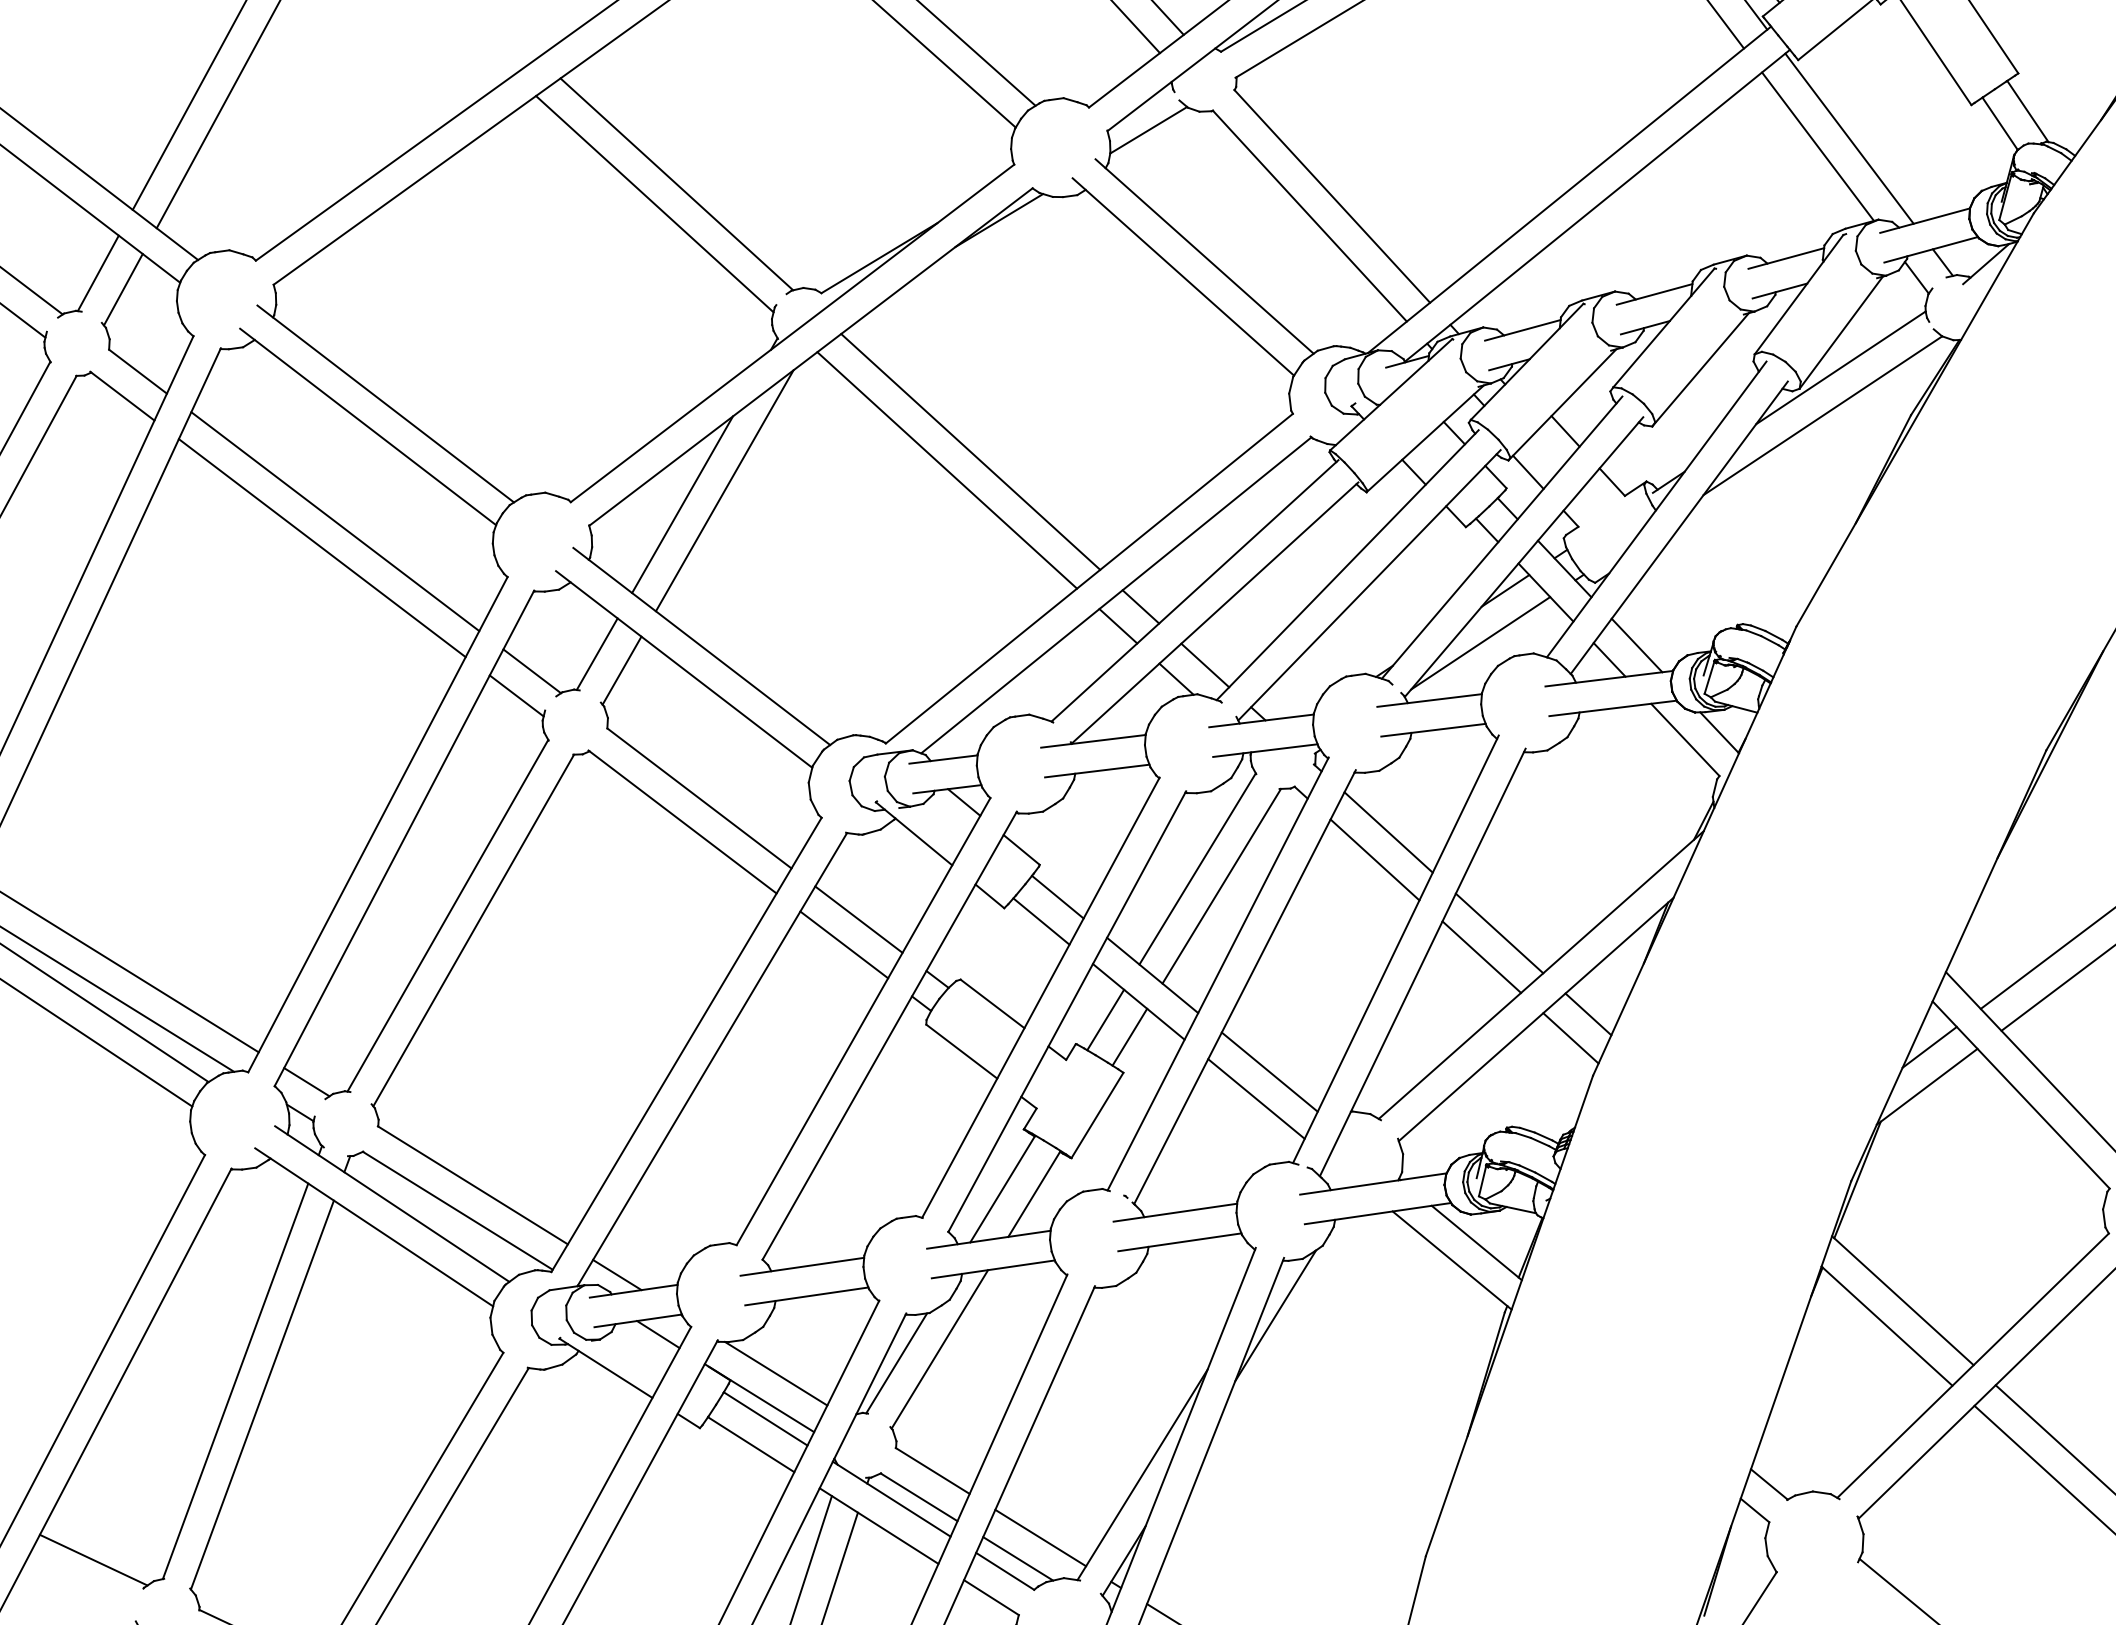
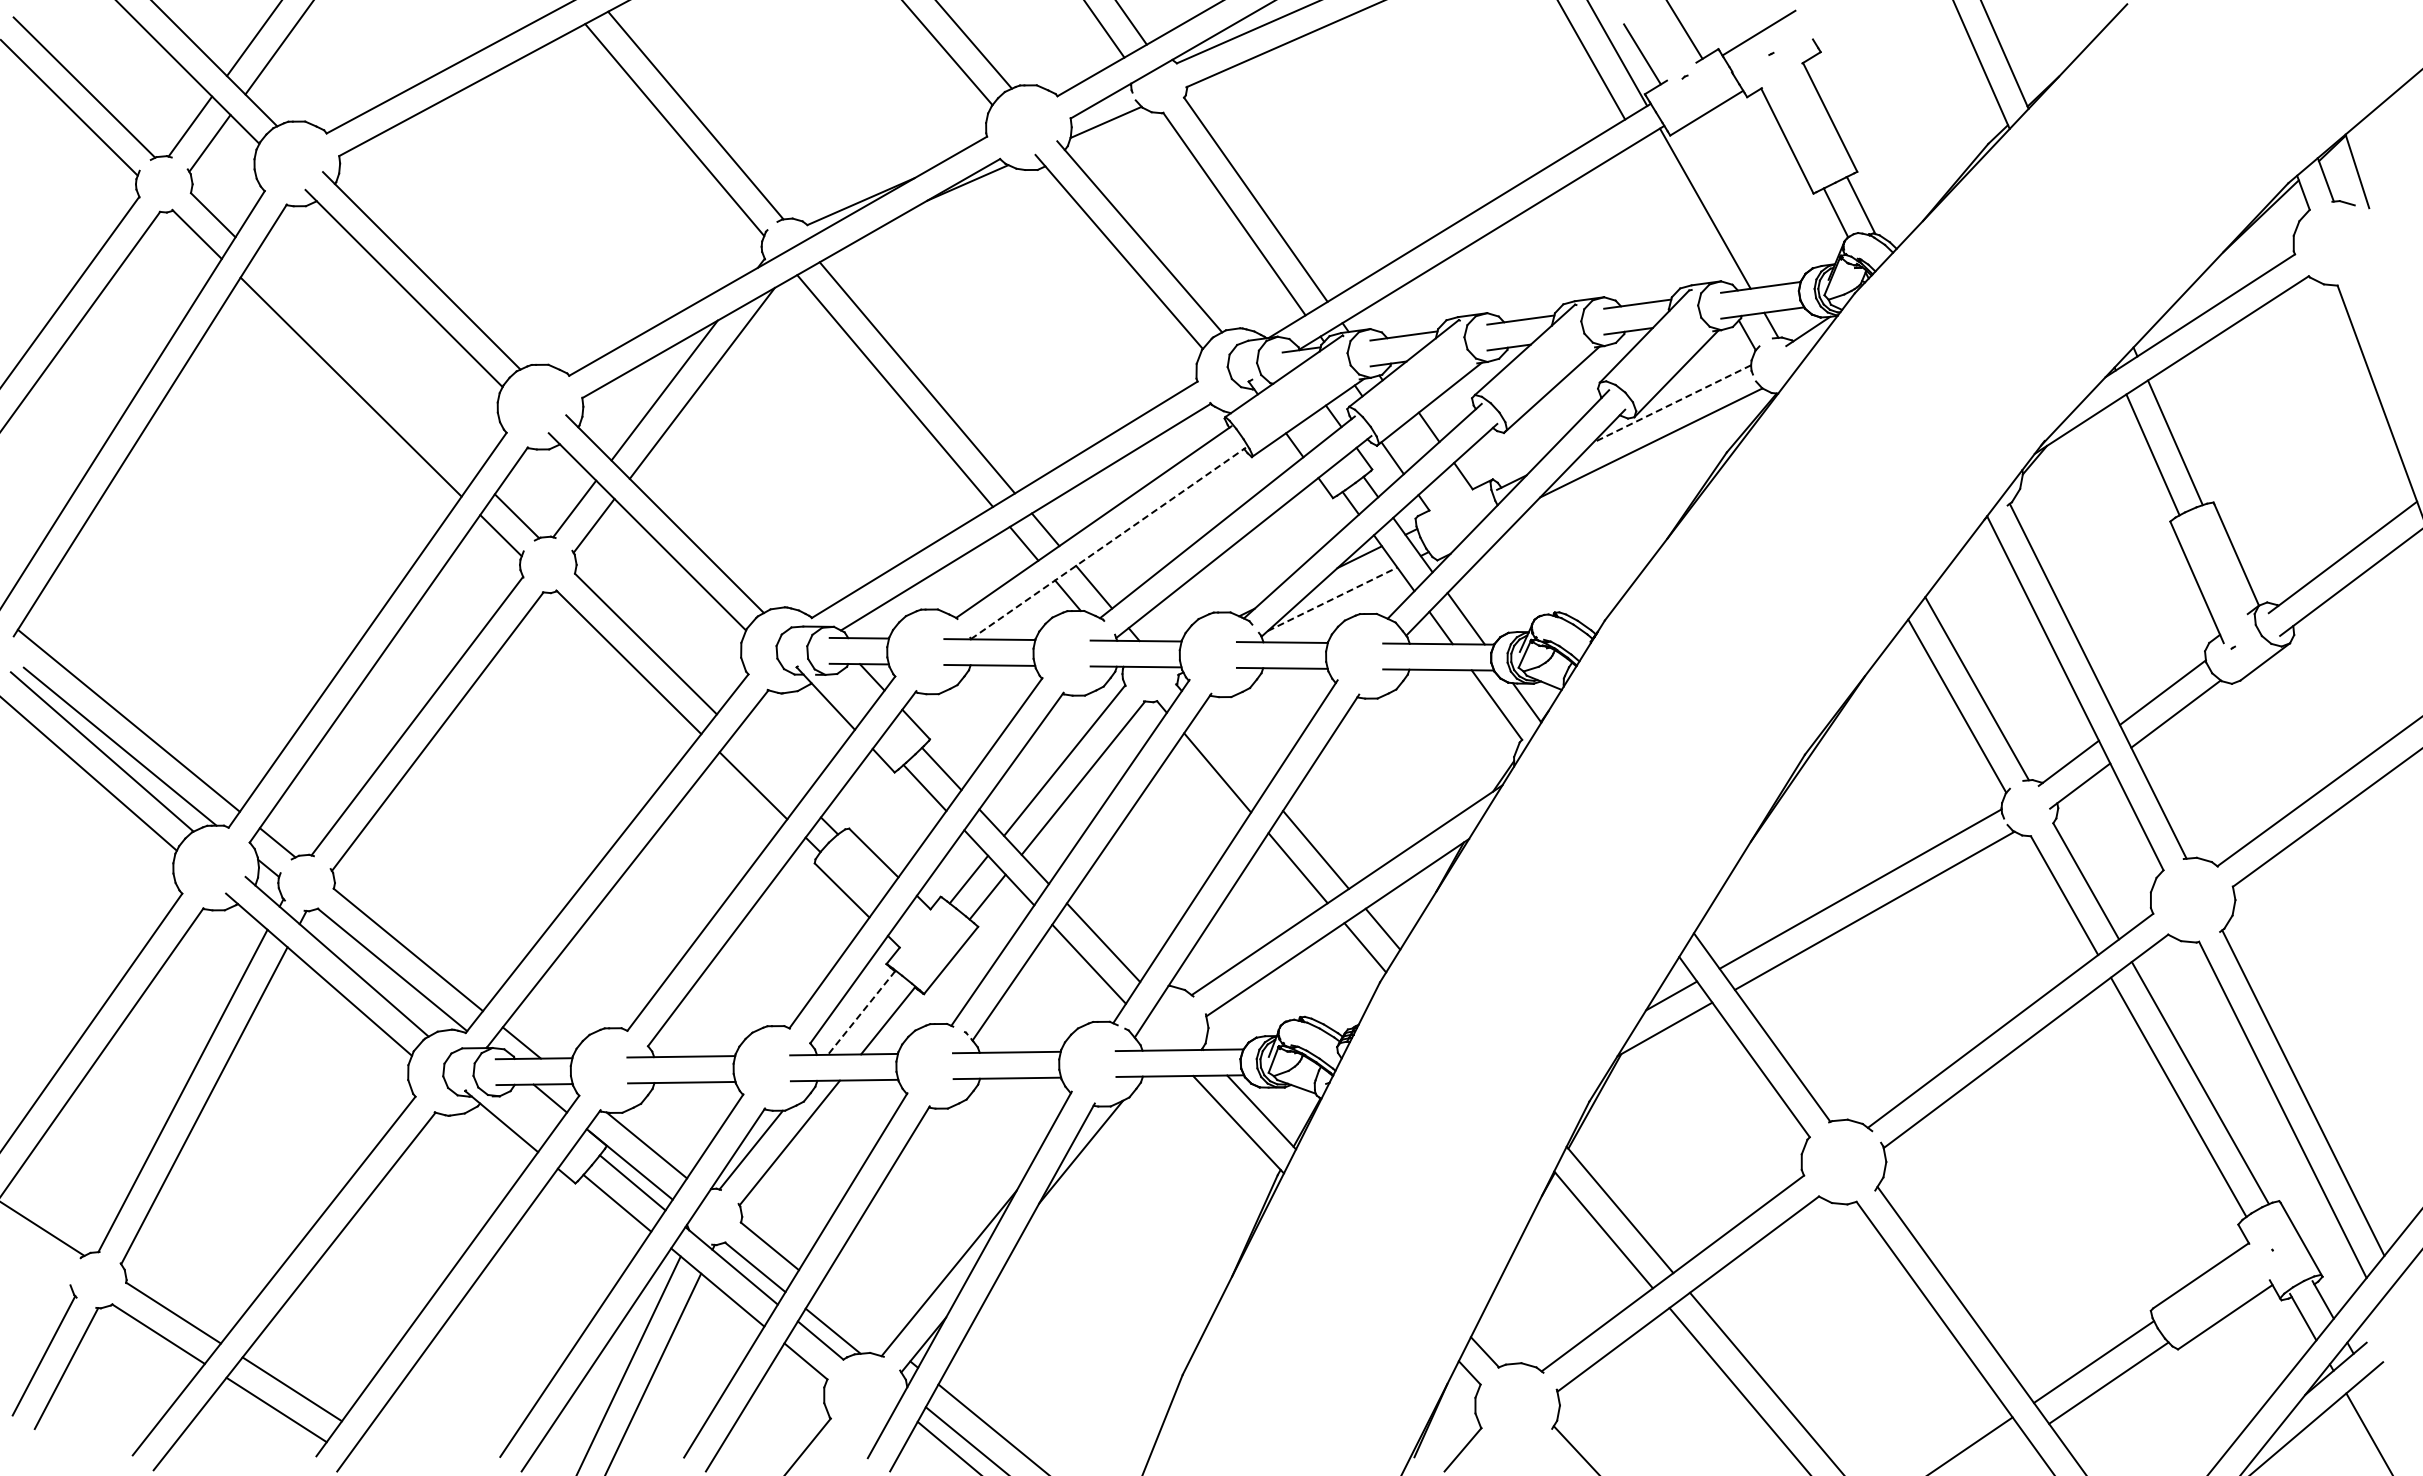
line: (1817, 146) -> (1677, 211), removed
line: (1841, 367) -> (1672, 403), solid -> dashed
line: (335, 521) -> (365, 365), removed
line: (1215, 613) -> (1108, 543), solid -> dashed
line: (1481, 643) -> (1333, 599), solid -> dashed
line: (1388, 831) -> (1232, 750), removed
line: (858, 919) -> (768, 765), removed
line: (1002, 1188) -> (861, 1012), solid -> dashed
line: (1040, 1537) -> (854, 1315), removed

